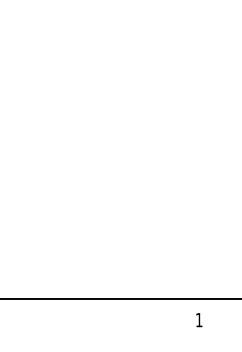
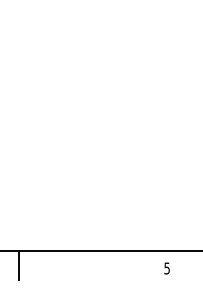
line: (22, 316) -> (18, 265), added
text: (198, 320) -> (166, 268), 1 -> 5

